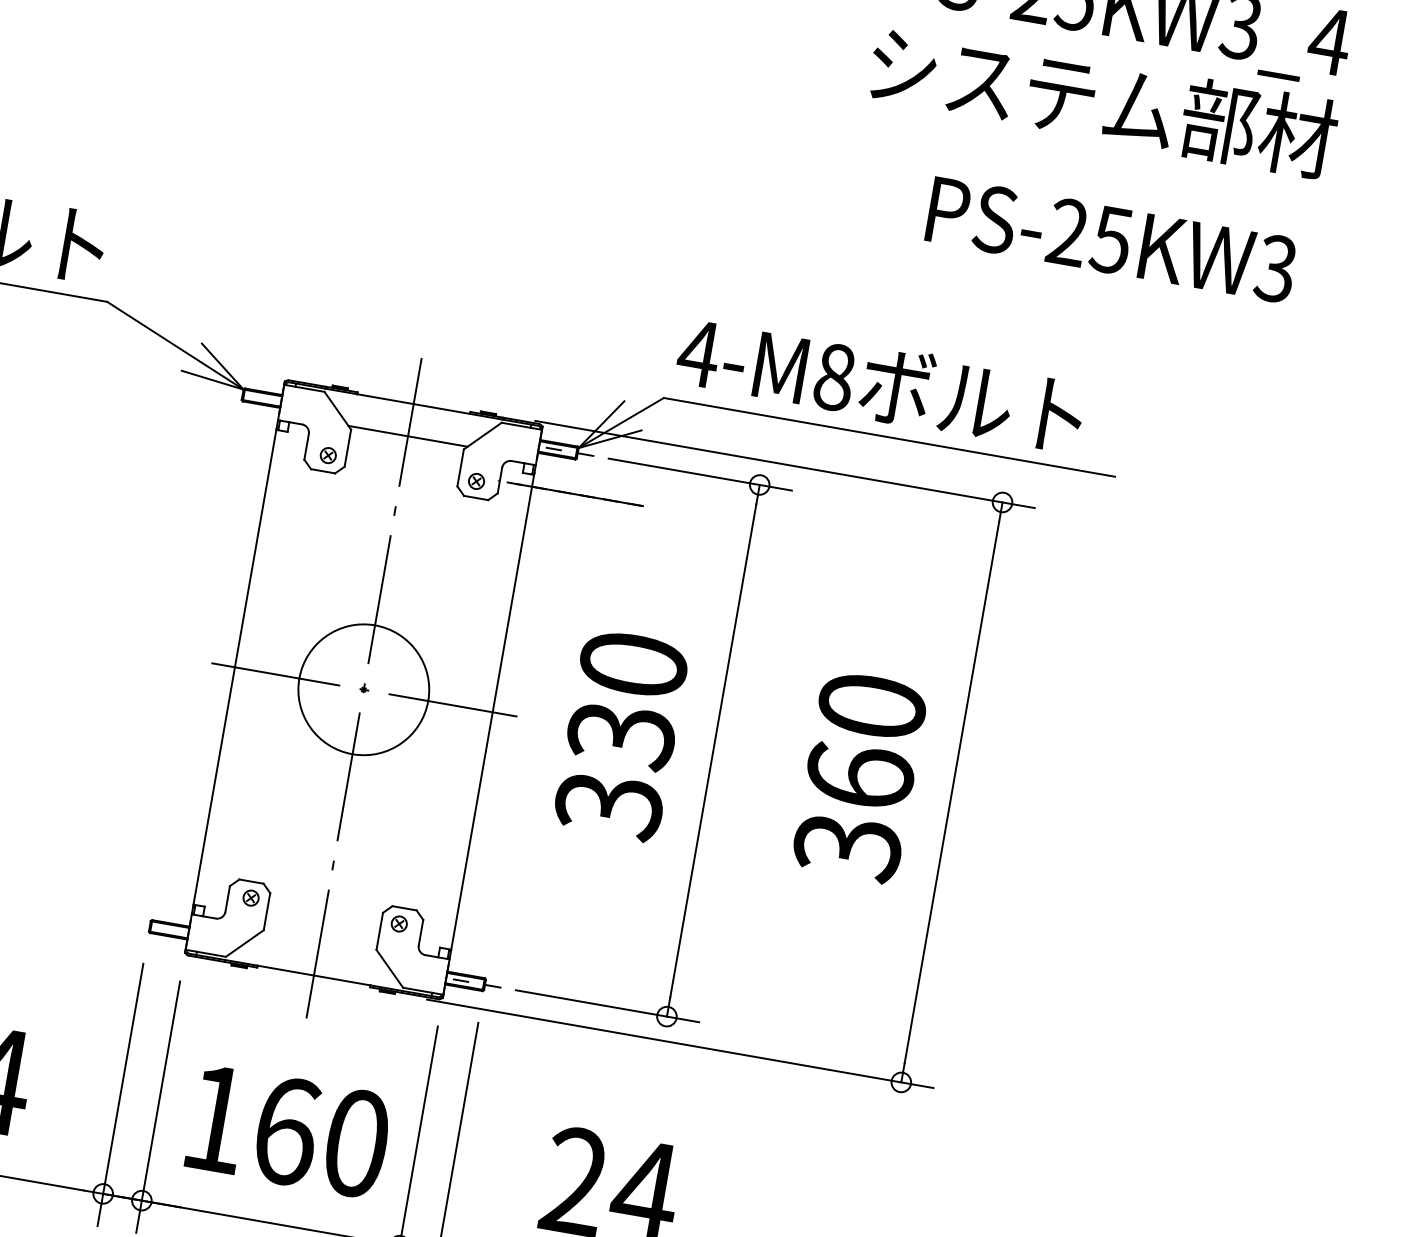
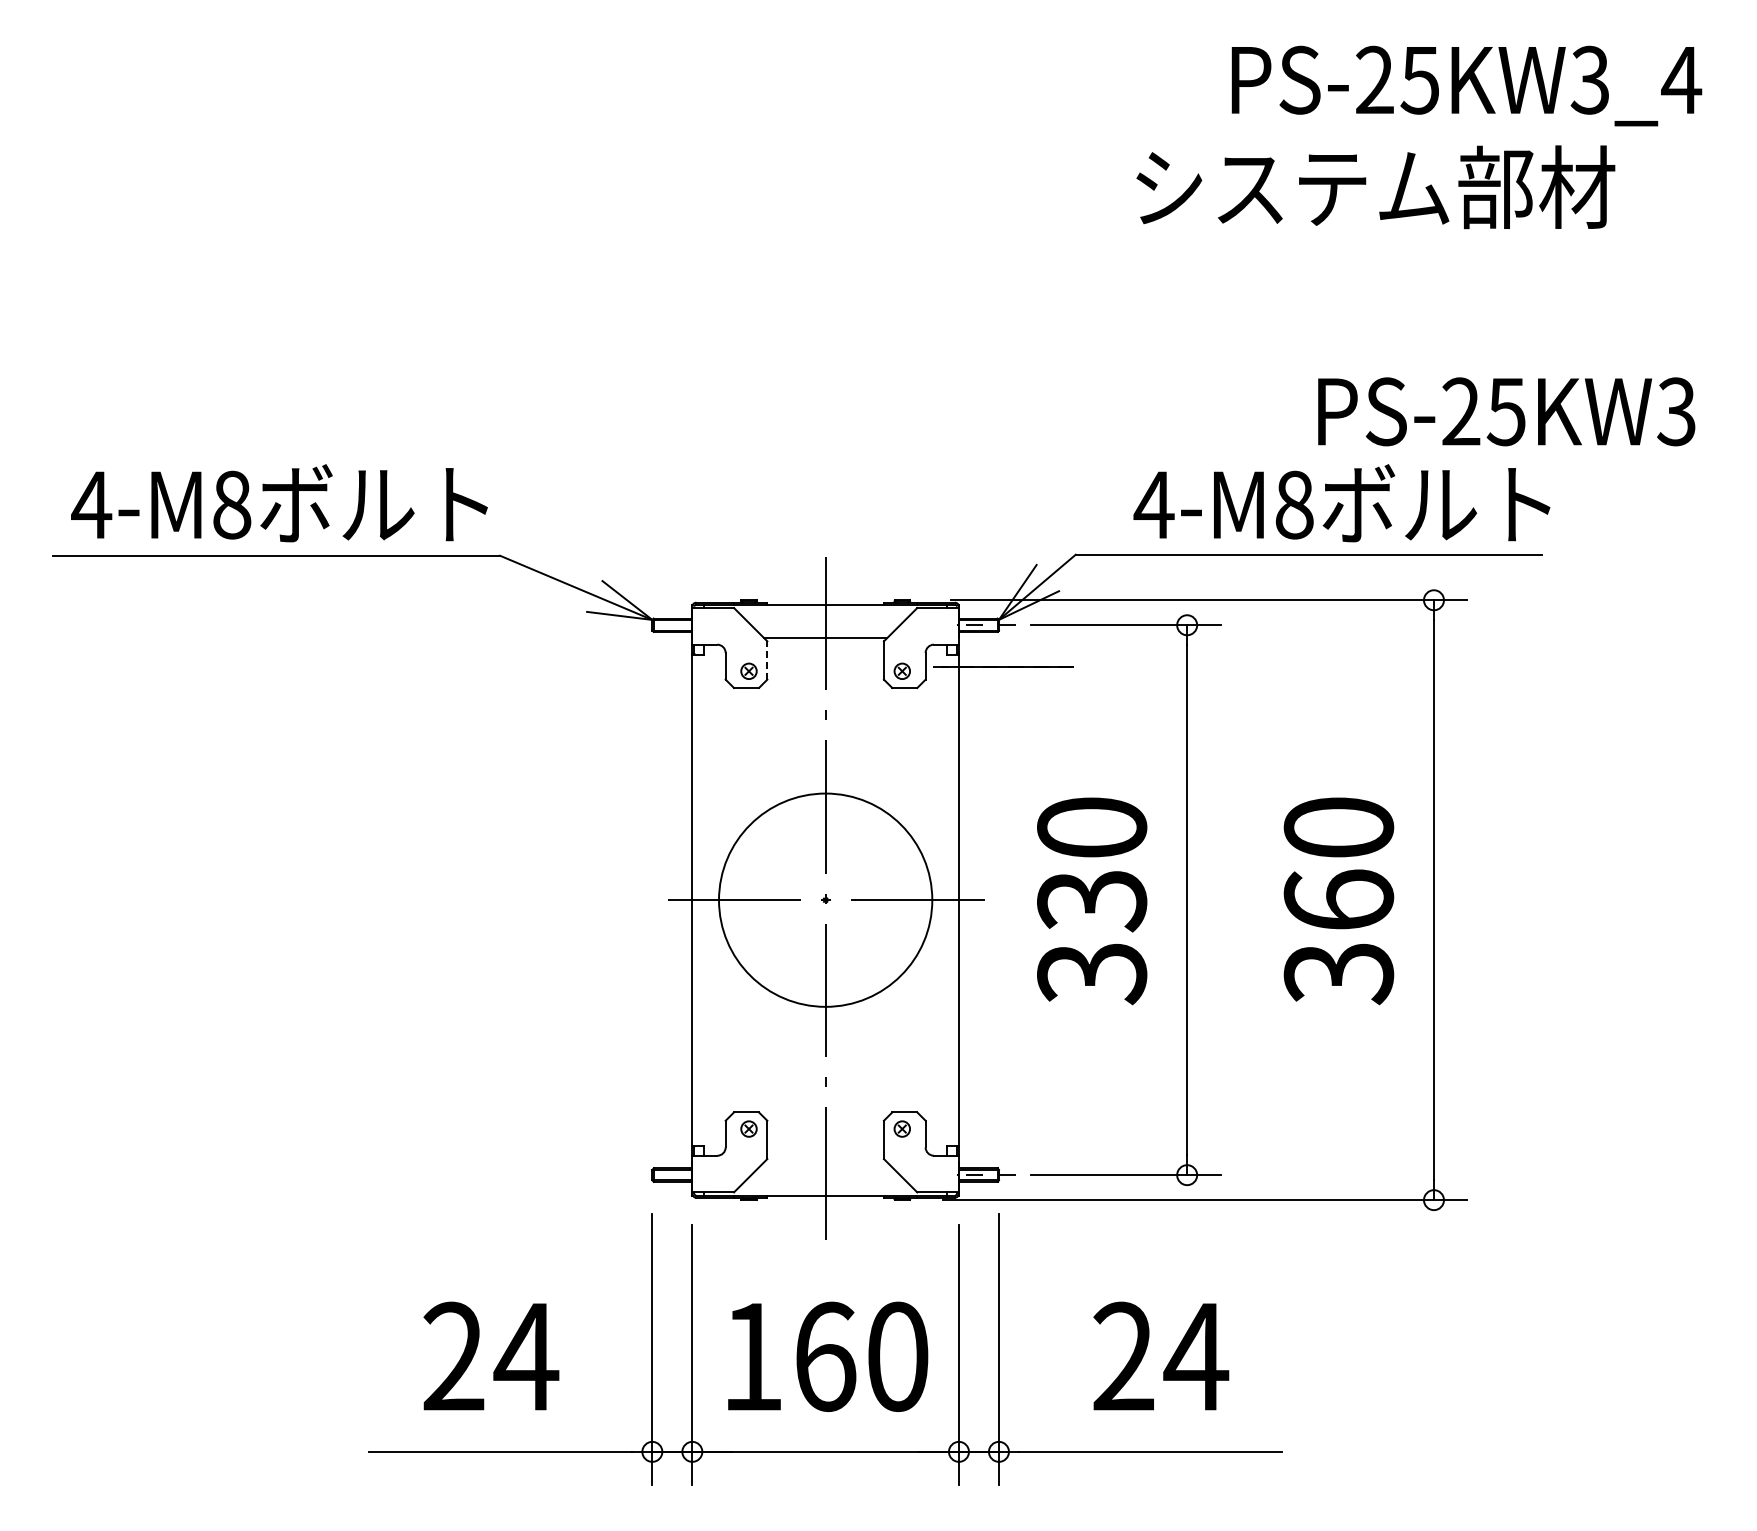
text: (1102, 101) -> (1375, 187), moved
text: (1111, 239) -> (1506, 411), moved
text: (880, 383) -> (1341, 503), moved
line: (348, 448) -> (767, 660), solid -> dashed
circle: (363, 689) -> (825, 899), size x1.6

